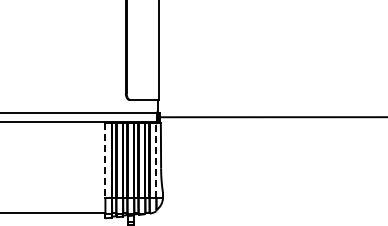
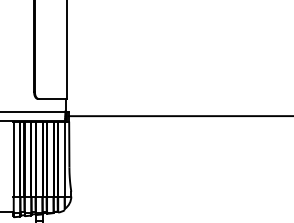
line: (156, 159) -> (64, 158), dashed -> solid
line: (105, 160) -> (13, 159), dashed -> solid

